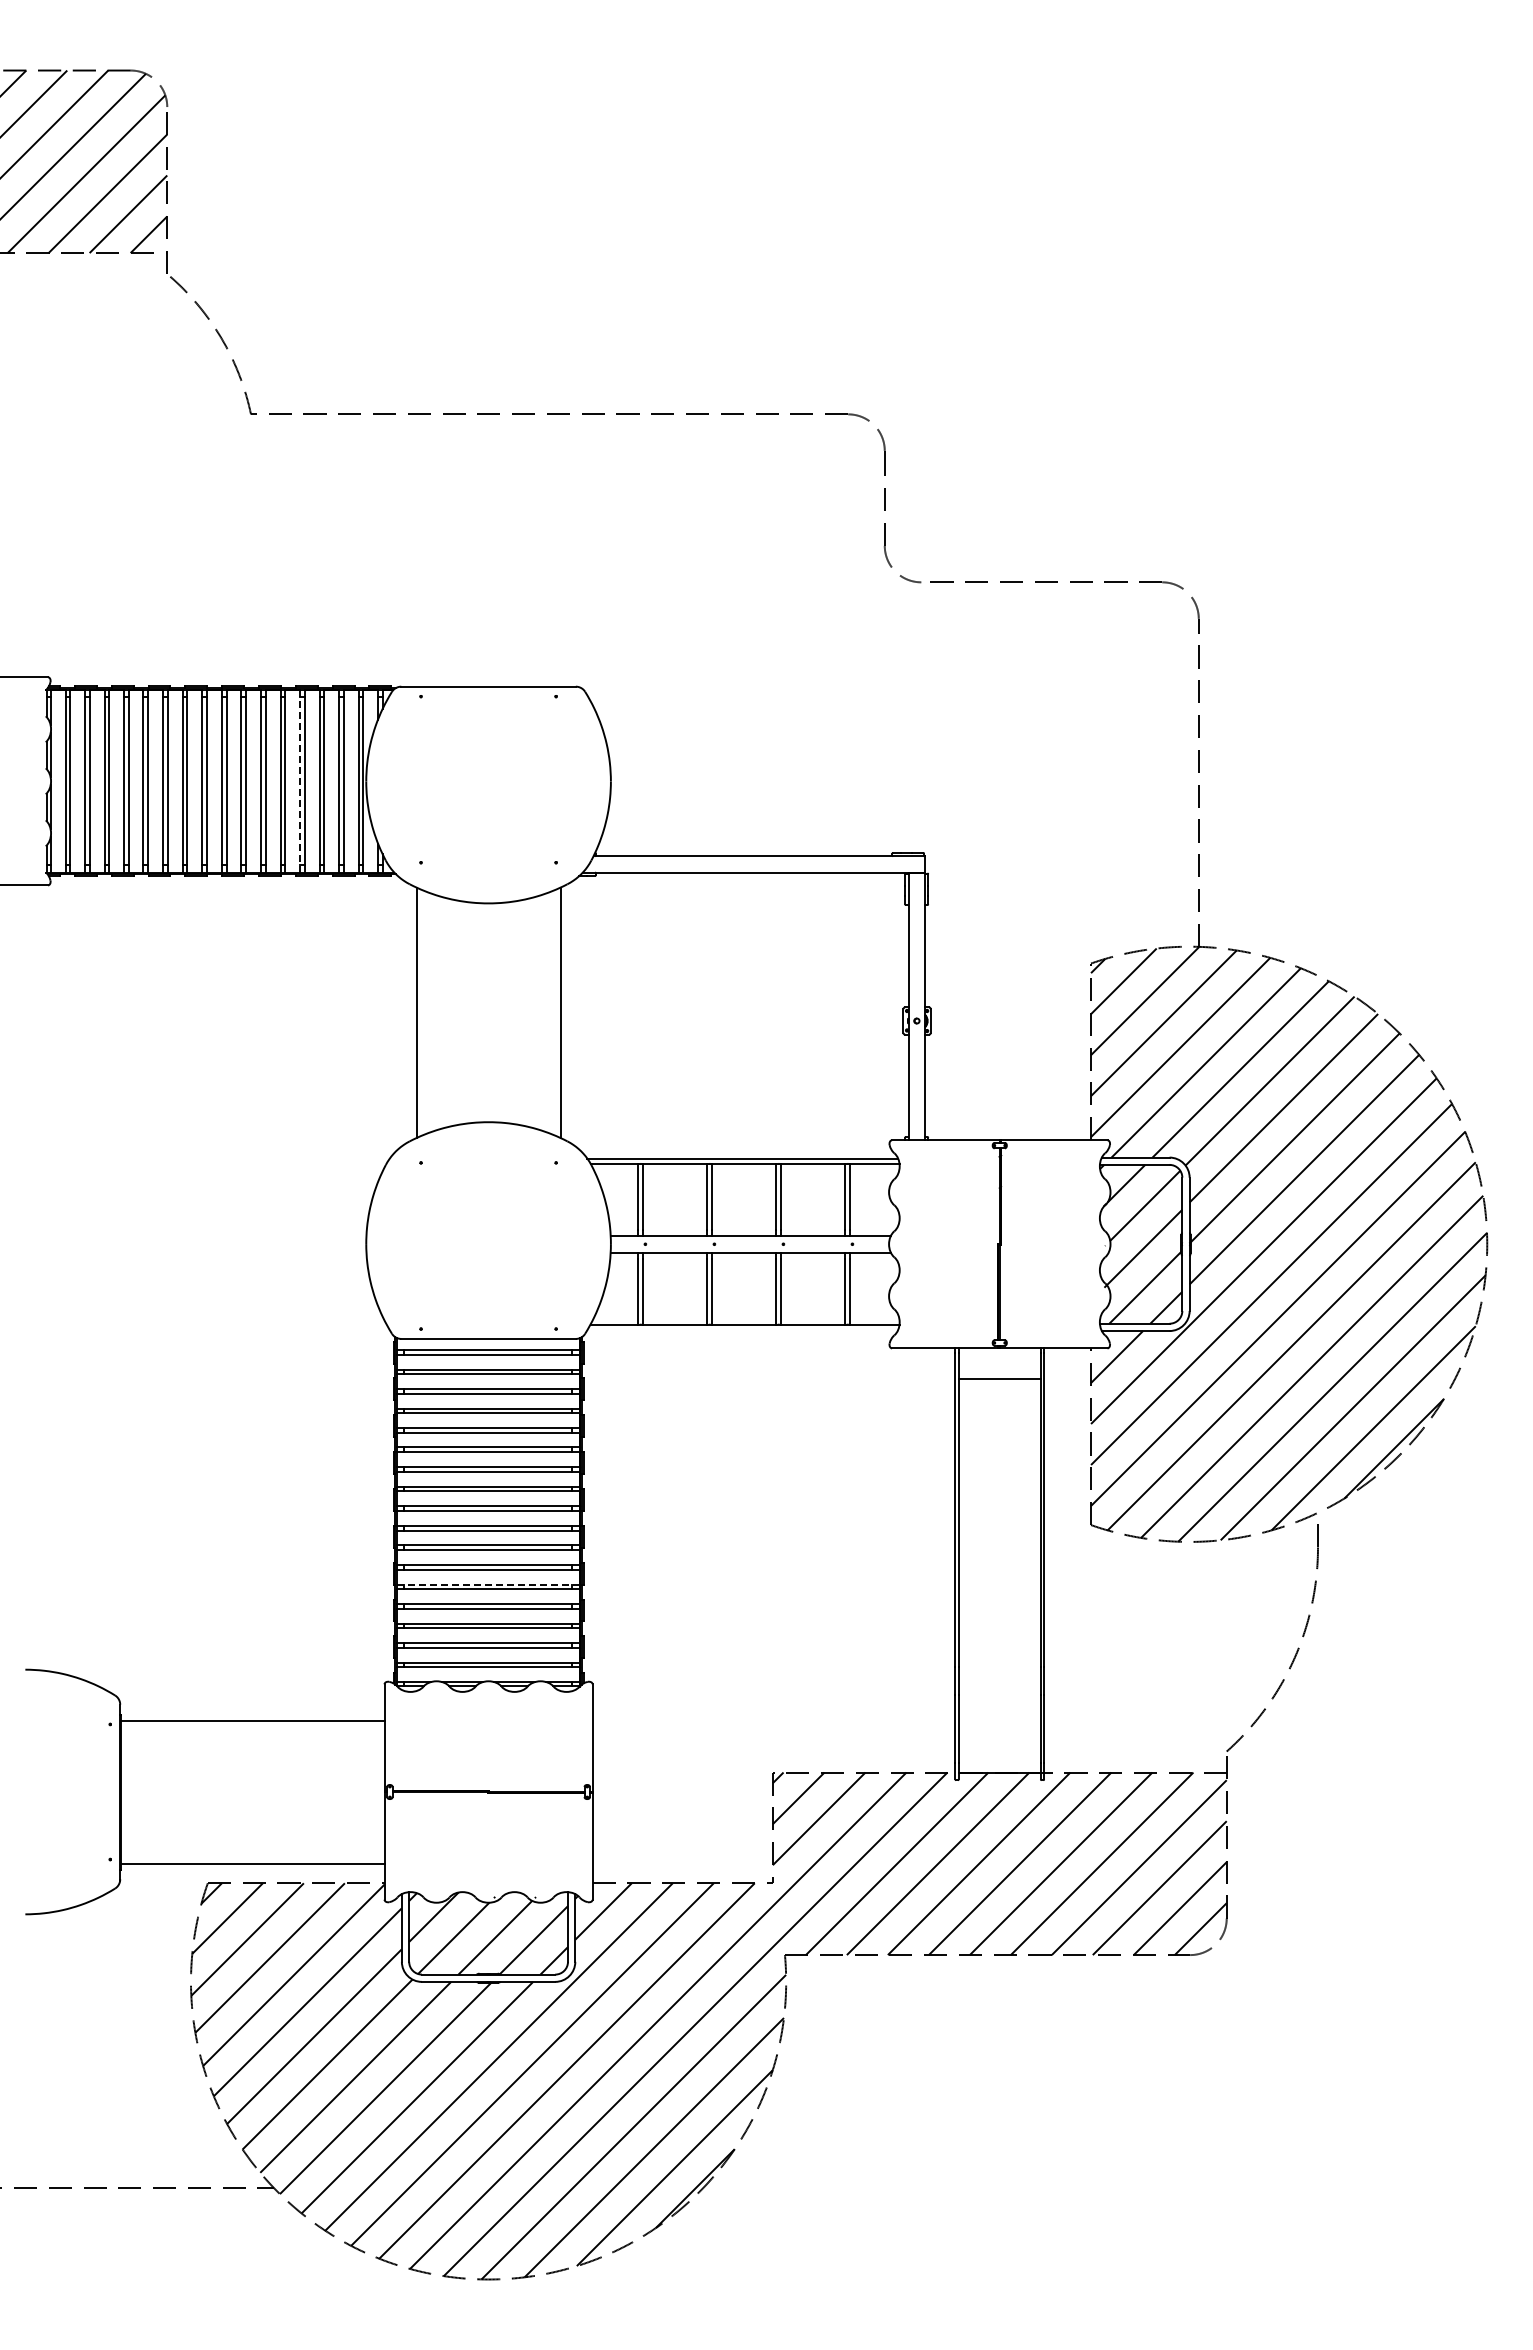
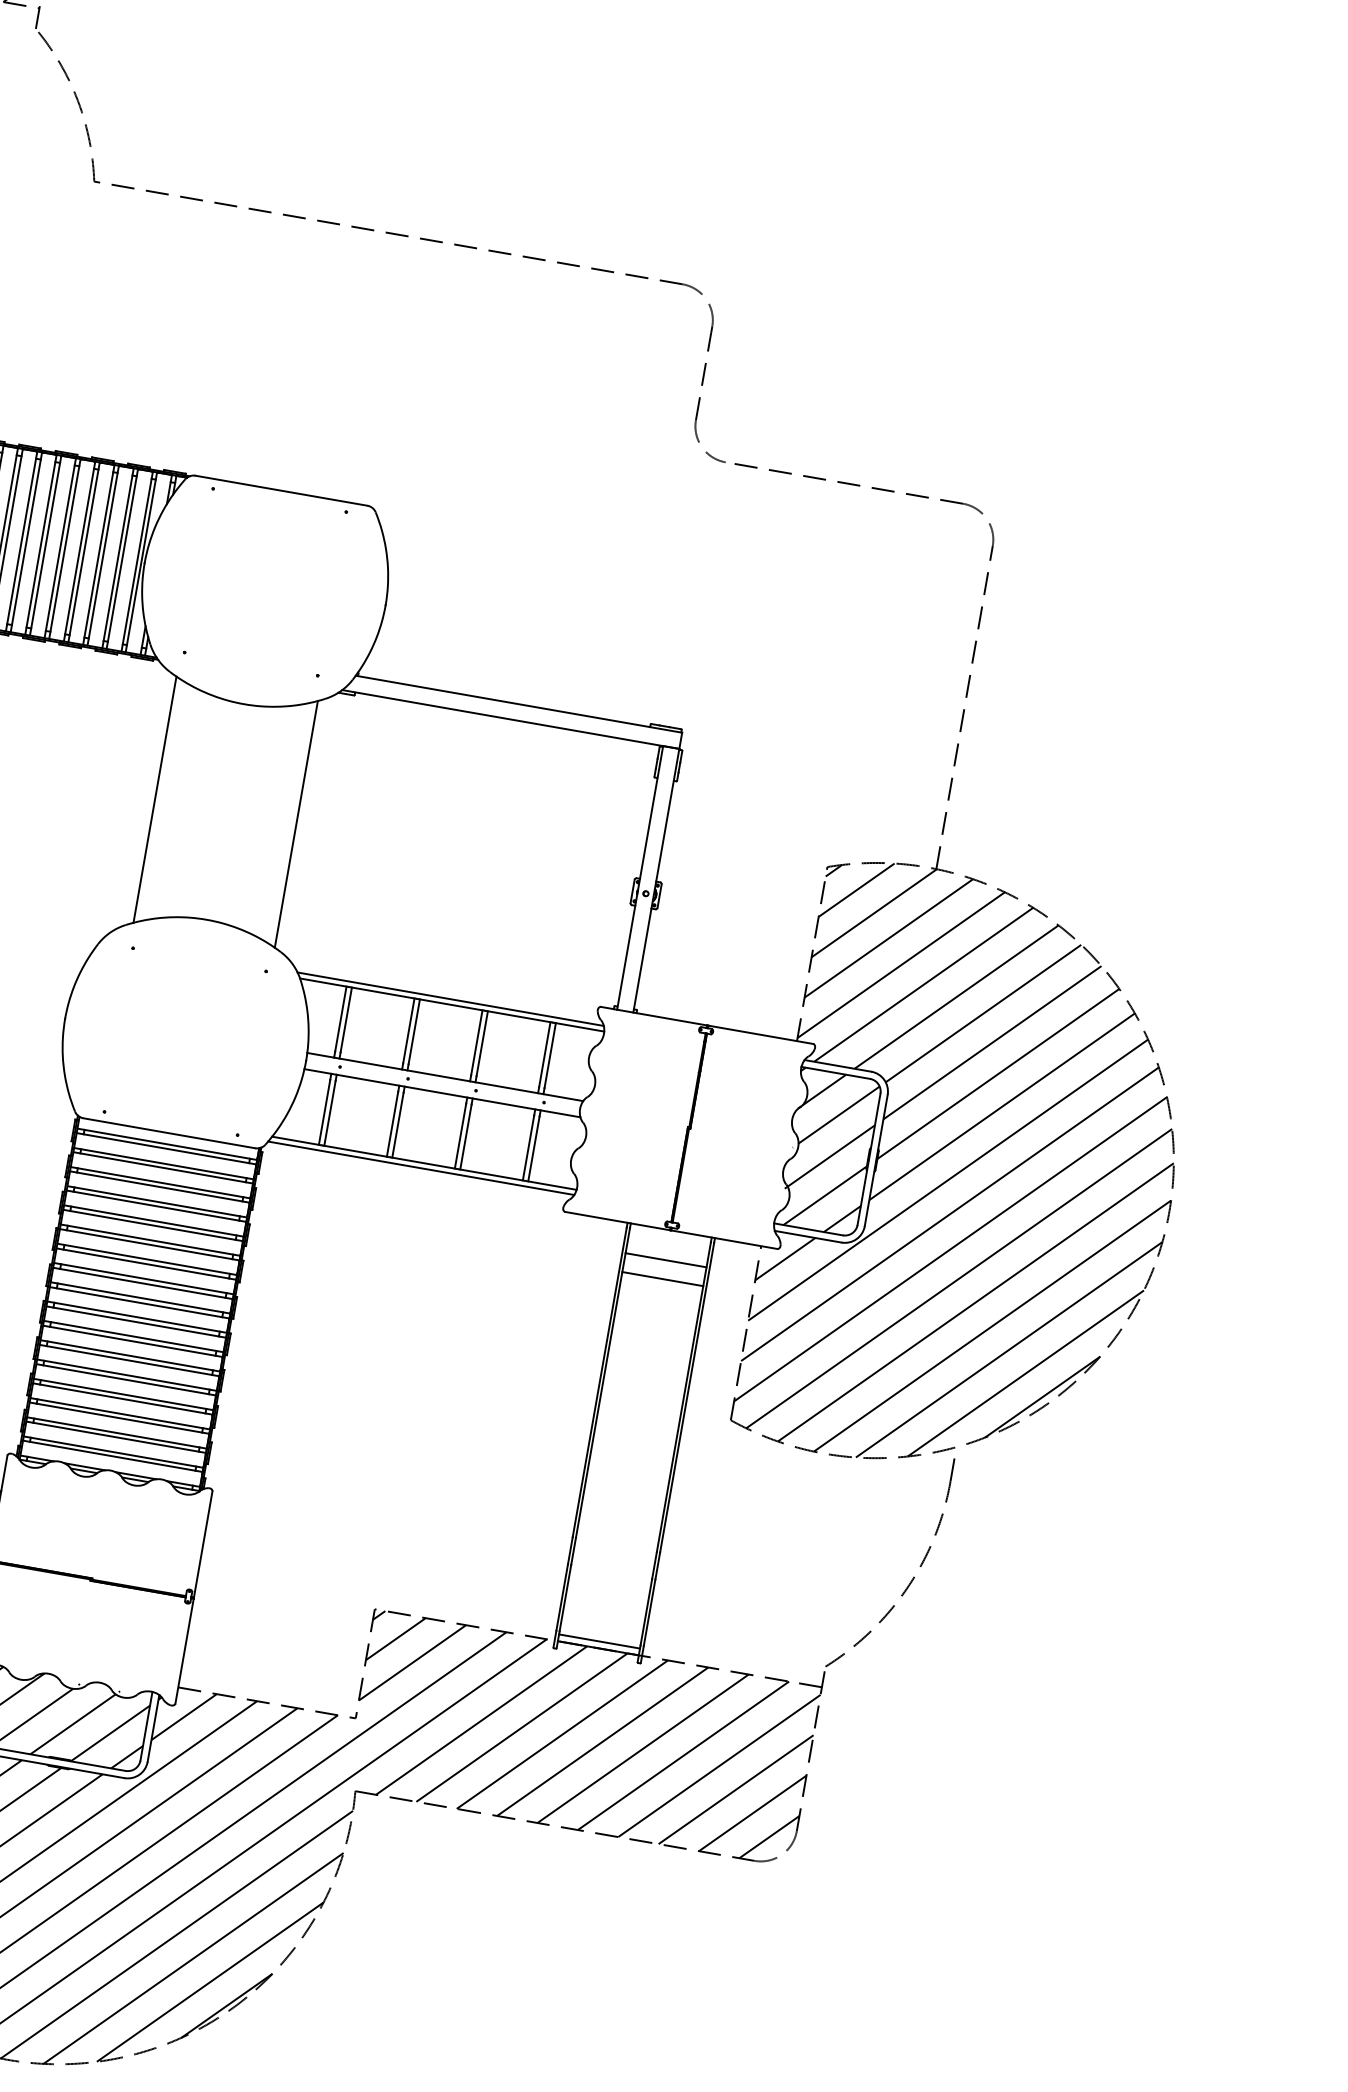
line: (300, 781) -> (79, 551), dashed -> solid
line: (742, 1330) -> (420, 1168), added
line: (999, 1397) -> (662, 1278), added
line: (489, 1584) -> (128, 1375), dashed -> solid
line: (999, 1765) -> (599, 1641), added

